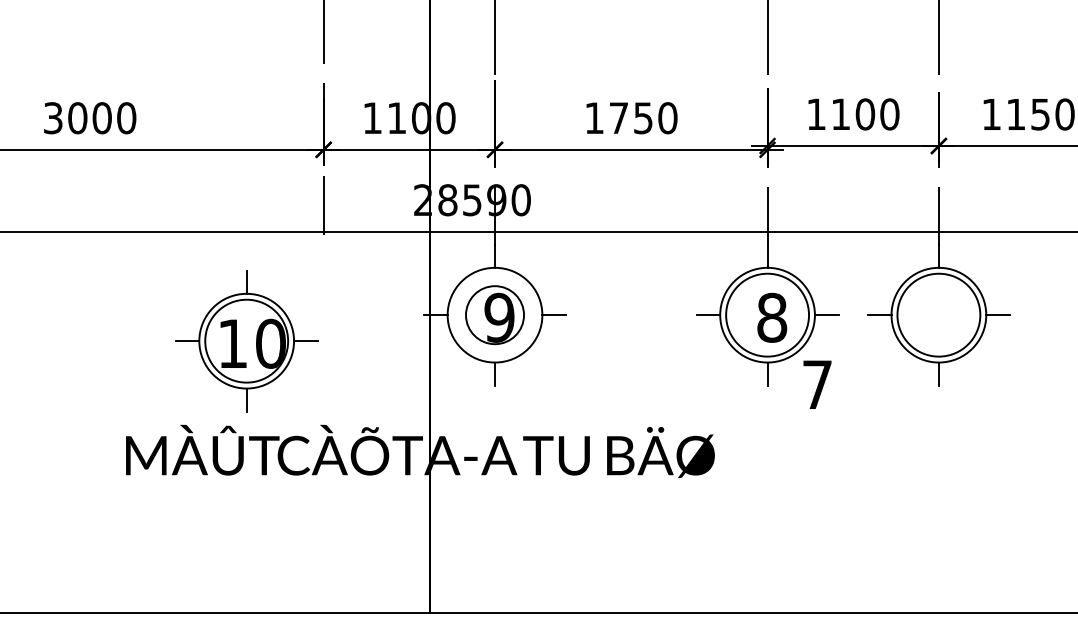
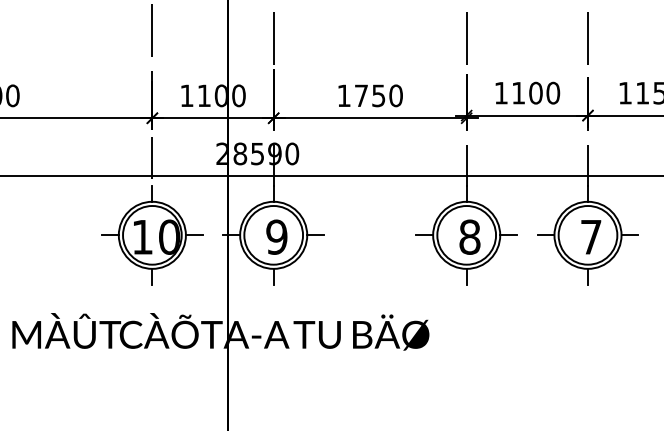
circle: (494, 314) -> (273, 234), size x1.43
part: (246, 341) -> (152, 235), moved
text: (817, 384) -> (591, 236), moved

